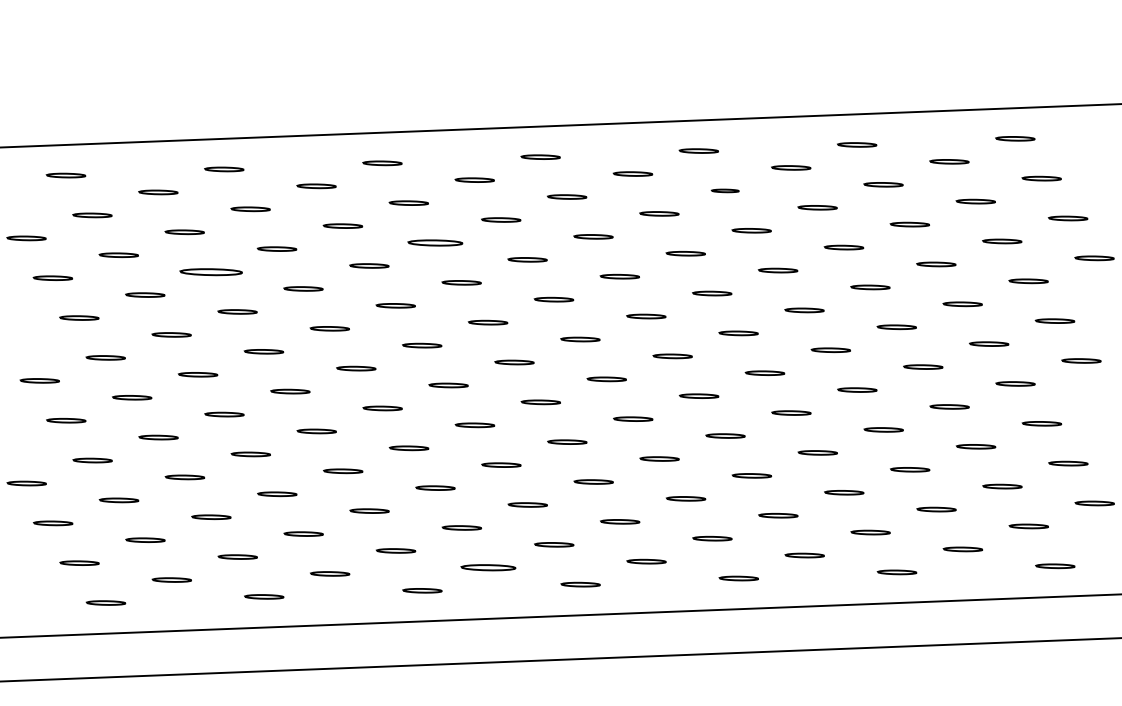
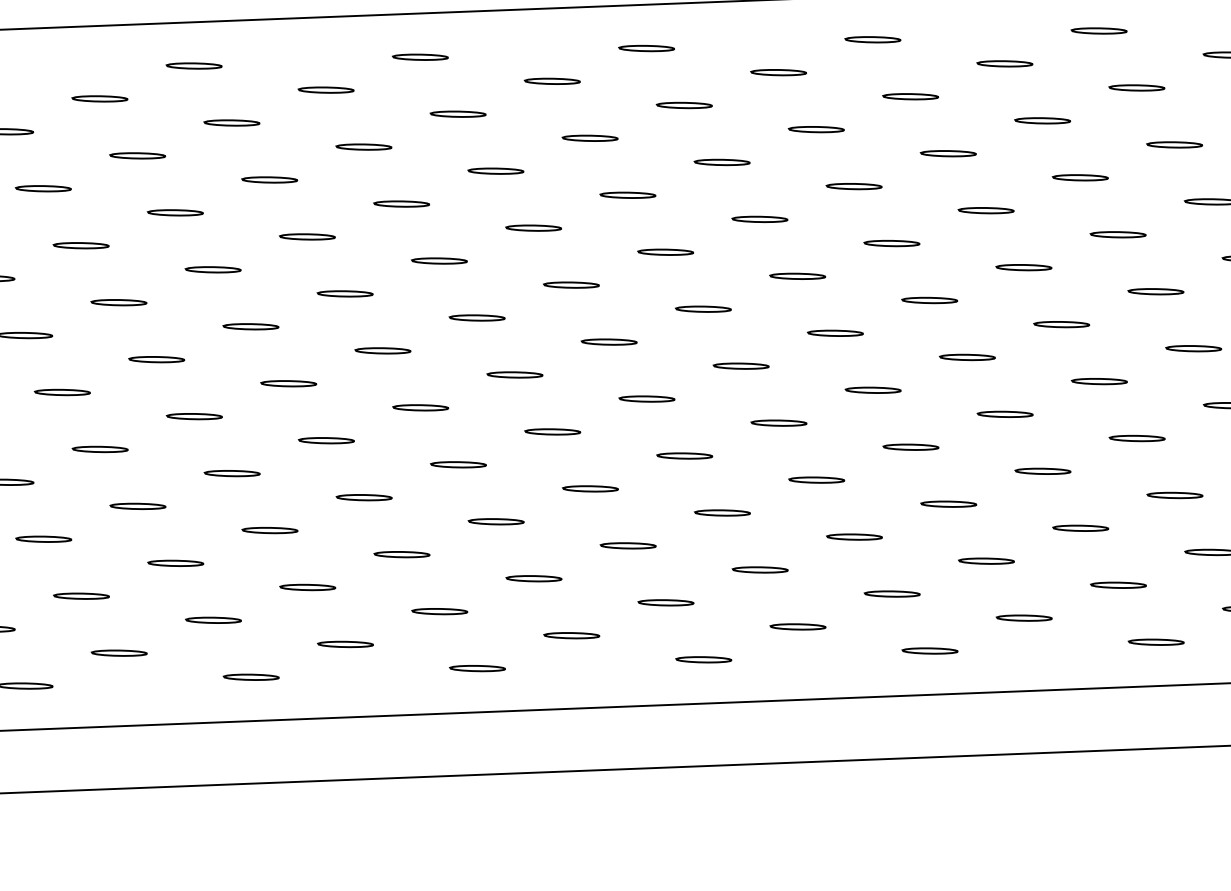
part: (725, 190) -> (910, 96), size x1.43
part: (435, 242) -> (496, 170), size x0.71
part: (211, 271) -> (175, 211), size x0.62
part: (488, 567) -> (571, 635), size x0.71

